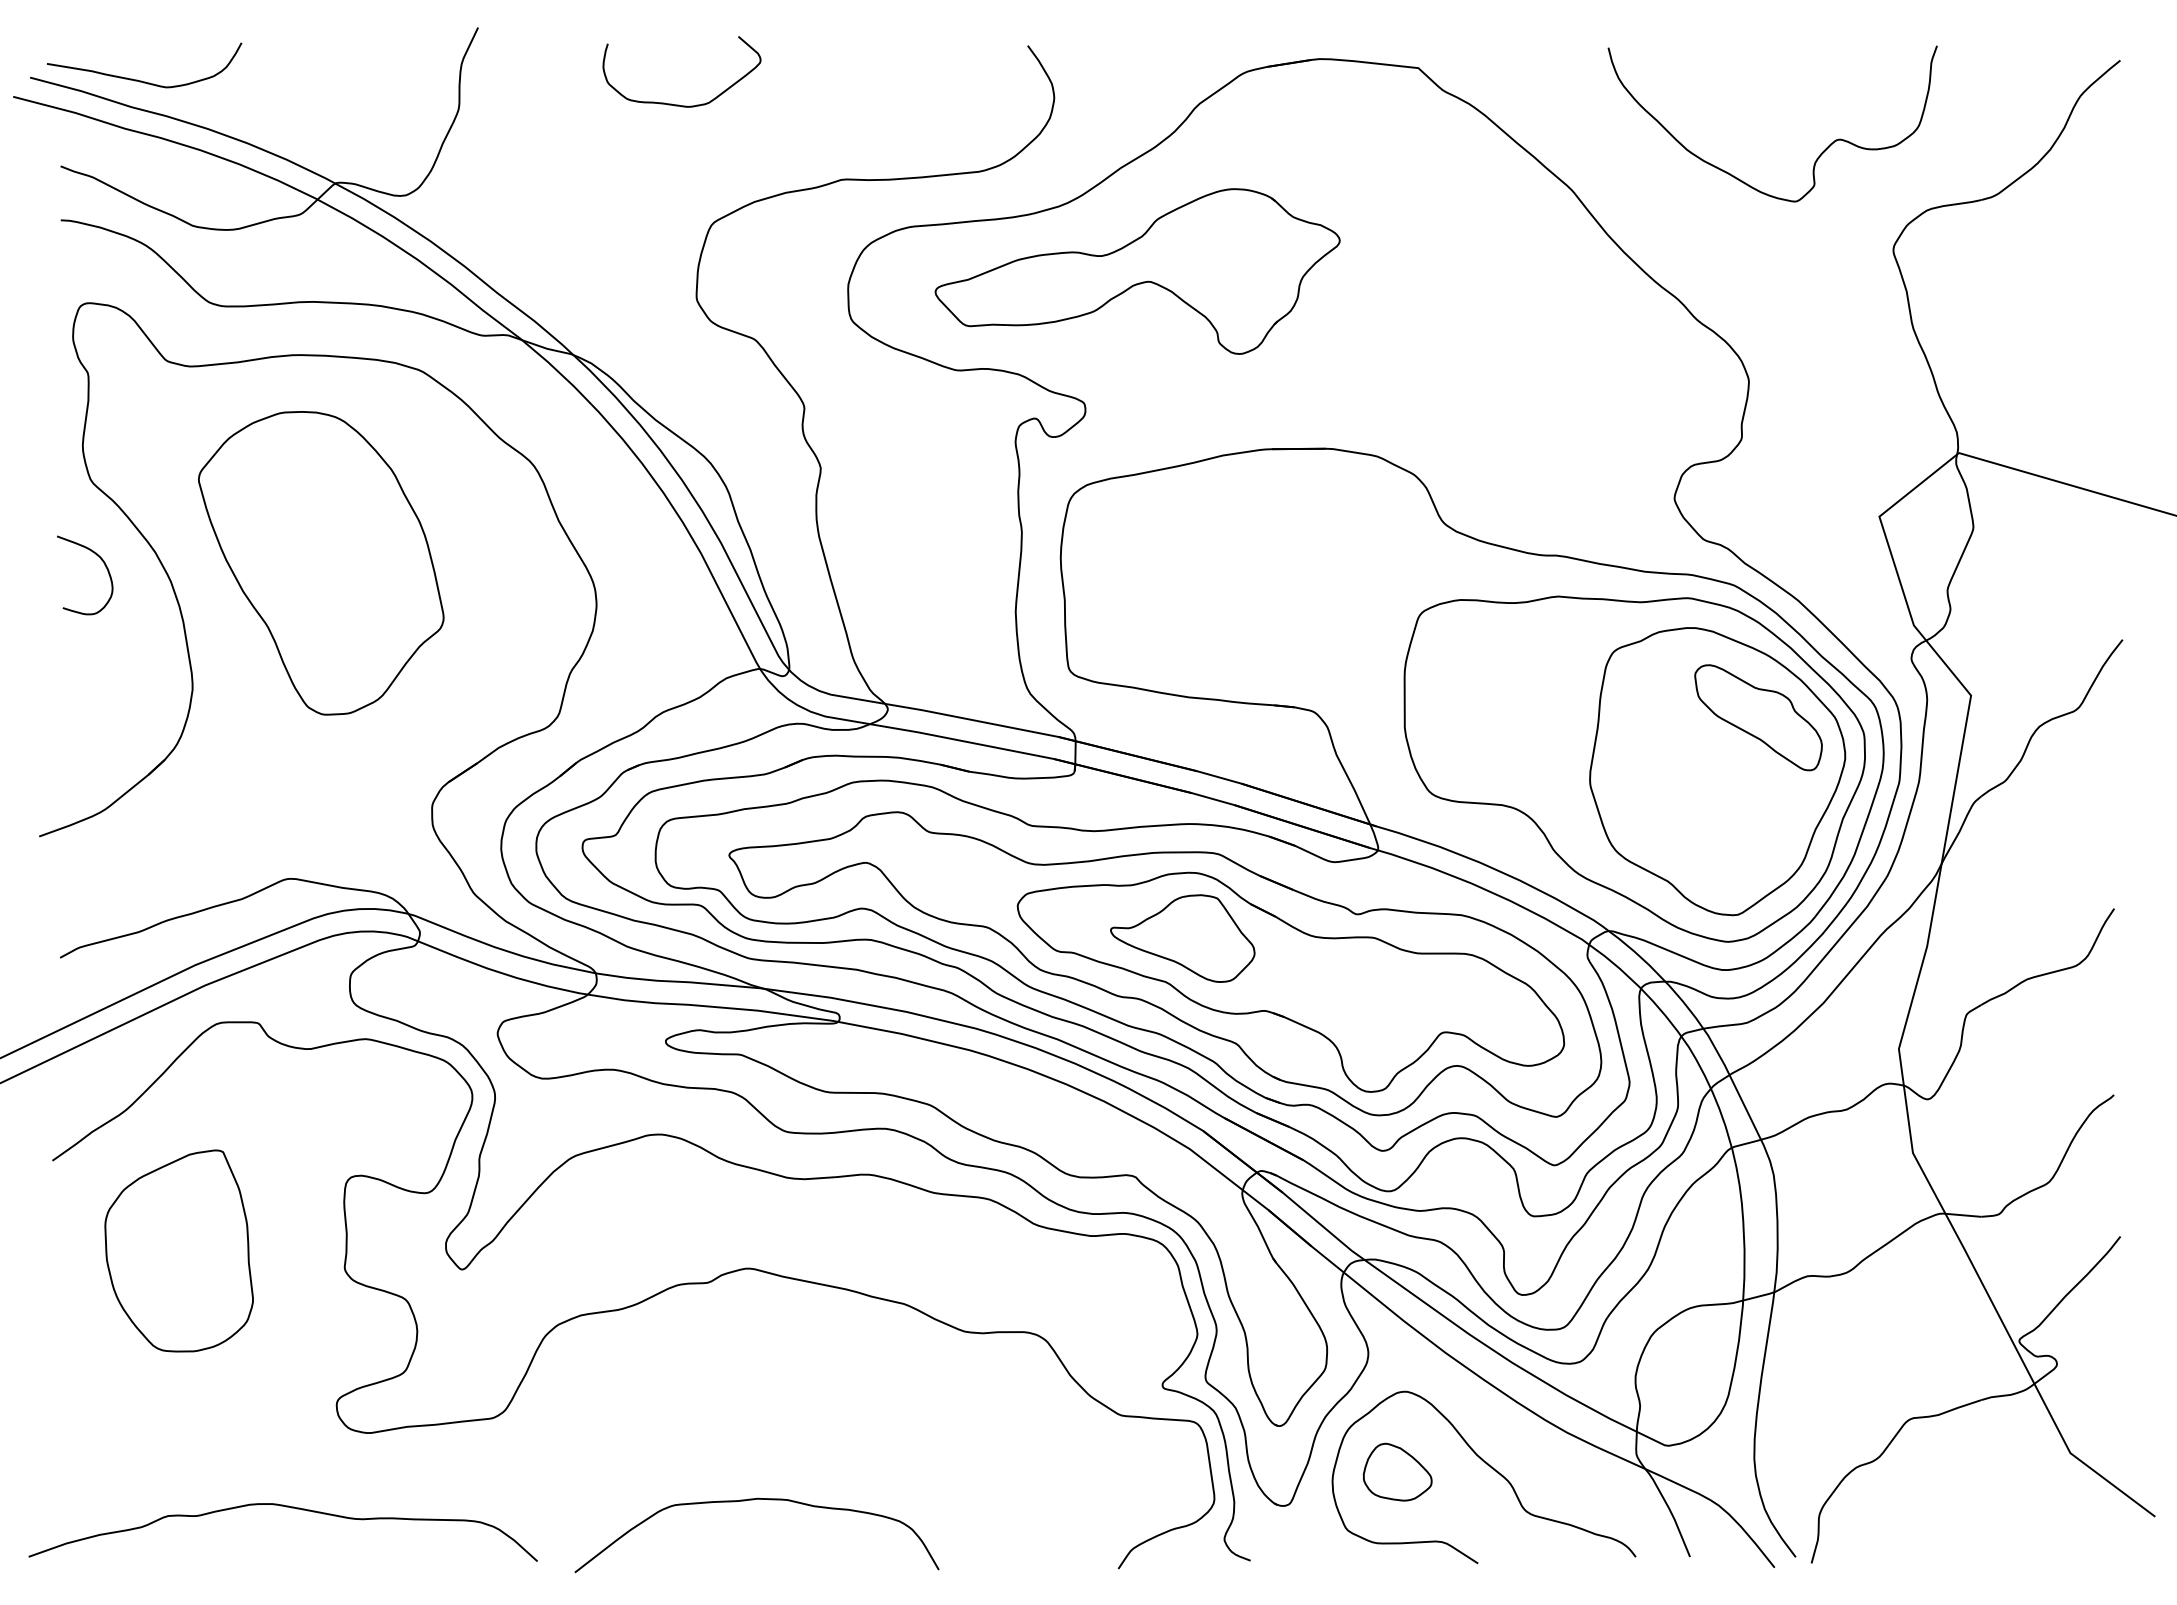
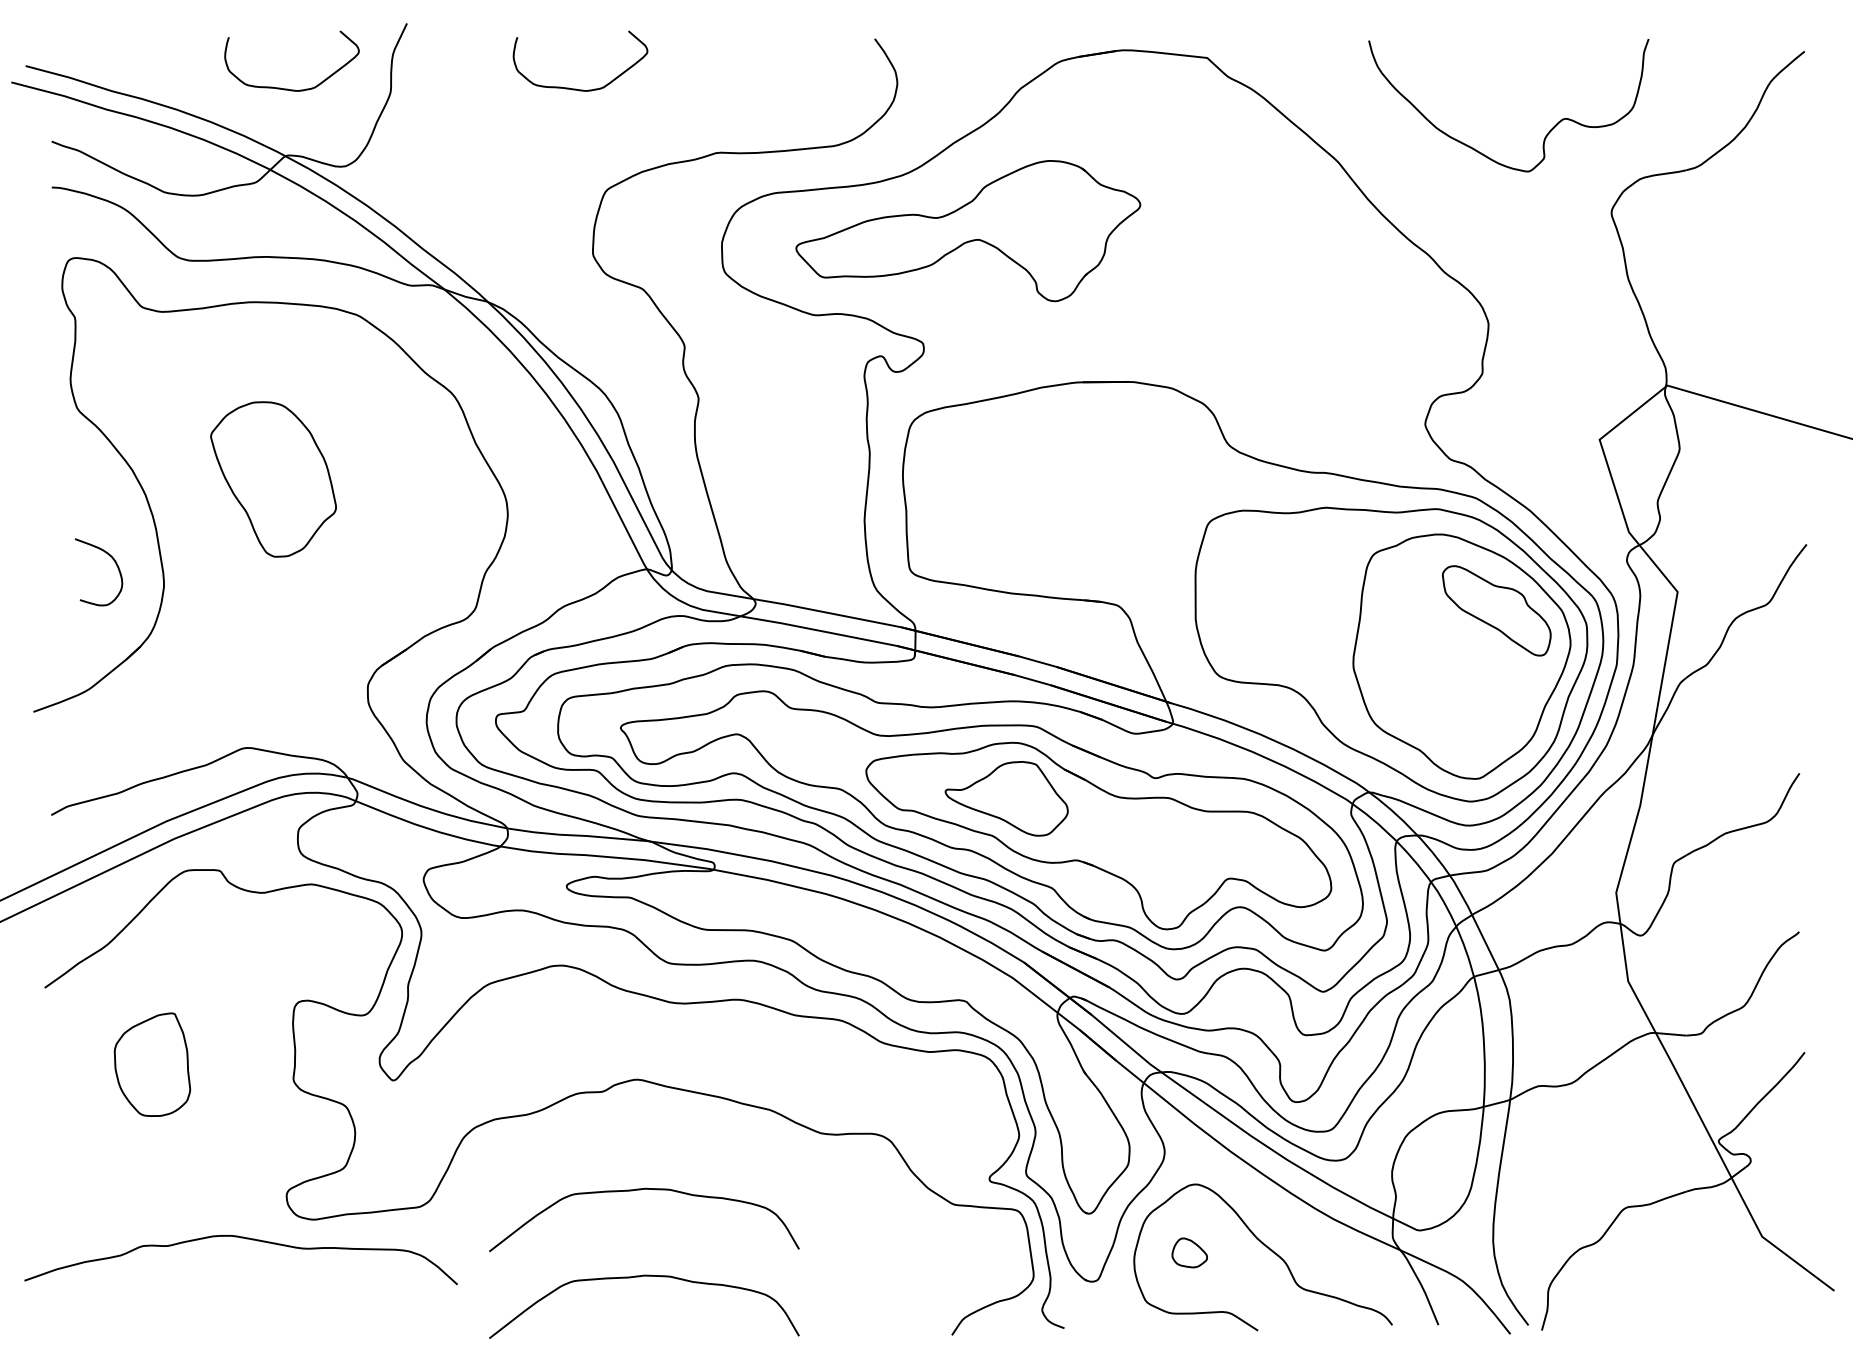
curve: (141, 80) -> (120, 68), removed
curve: (339, 104) -> (289, 88), added
part: (321, 563) -> (273, 479), size x0.6
curve: (104, 565) -> (115, 563), moved
part: (178, 1250) -> (151, 1064), size x0.6
curve: (753, 1398) -> (641, 1190), added
part: (1397, 1471) -> (1189, 1252), size x0.6
curve: (286, 1507) -> (243, 1238), moved

